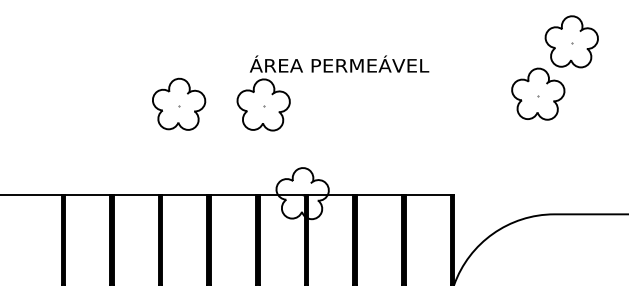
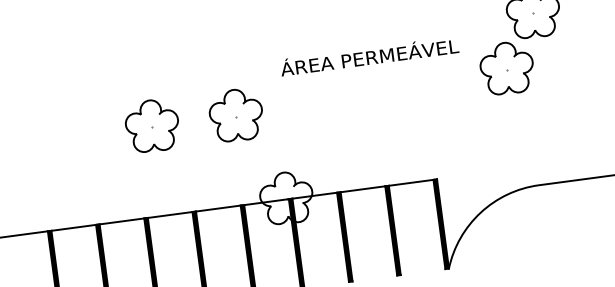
text: (339, 63) -> (369, 55), moved

